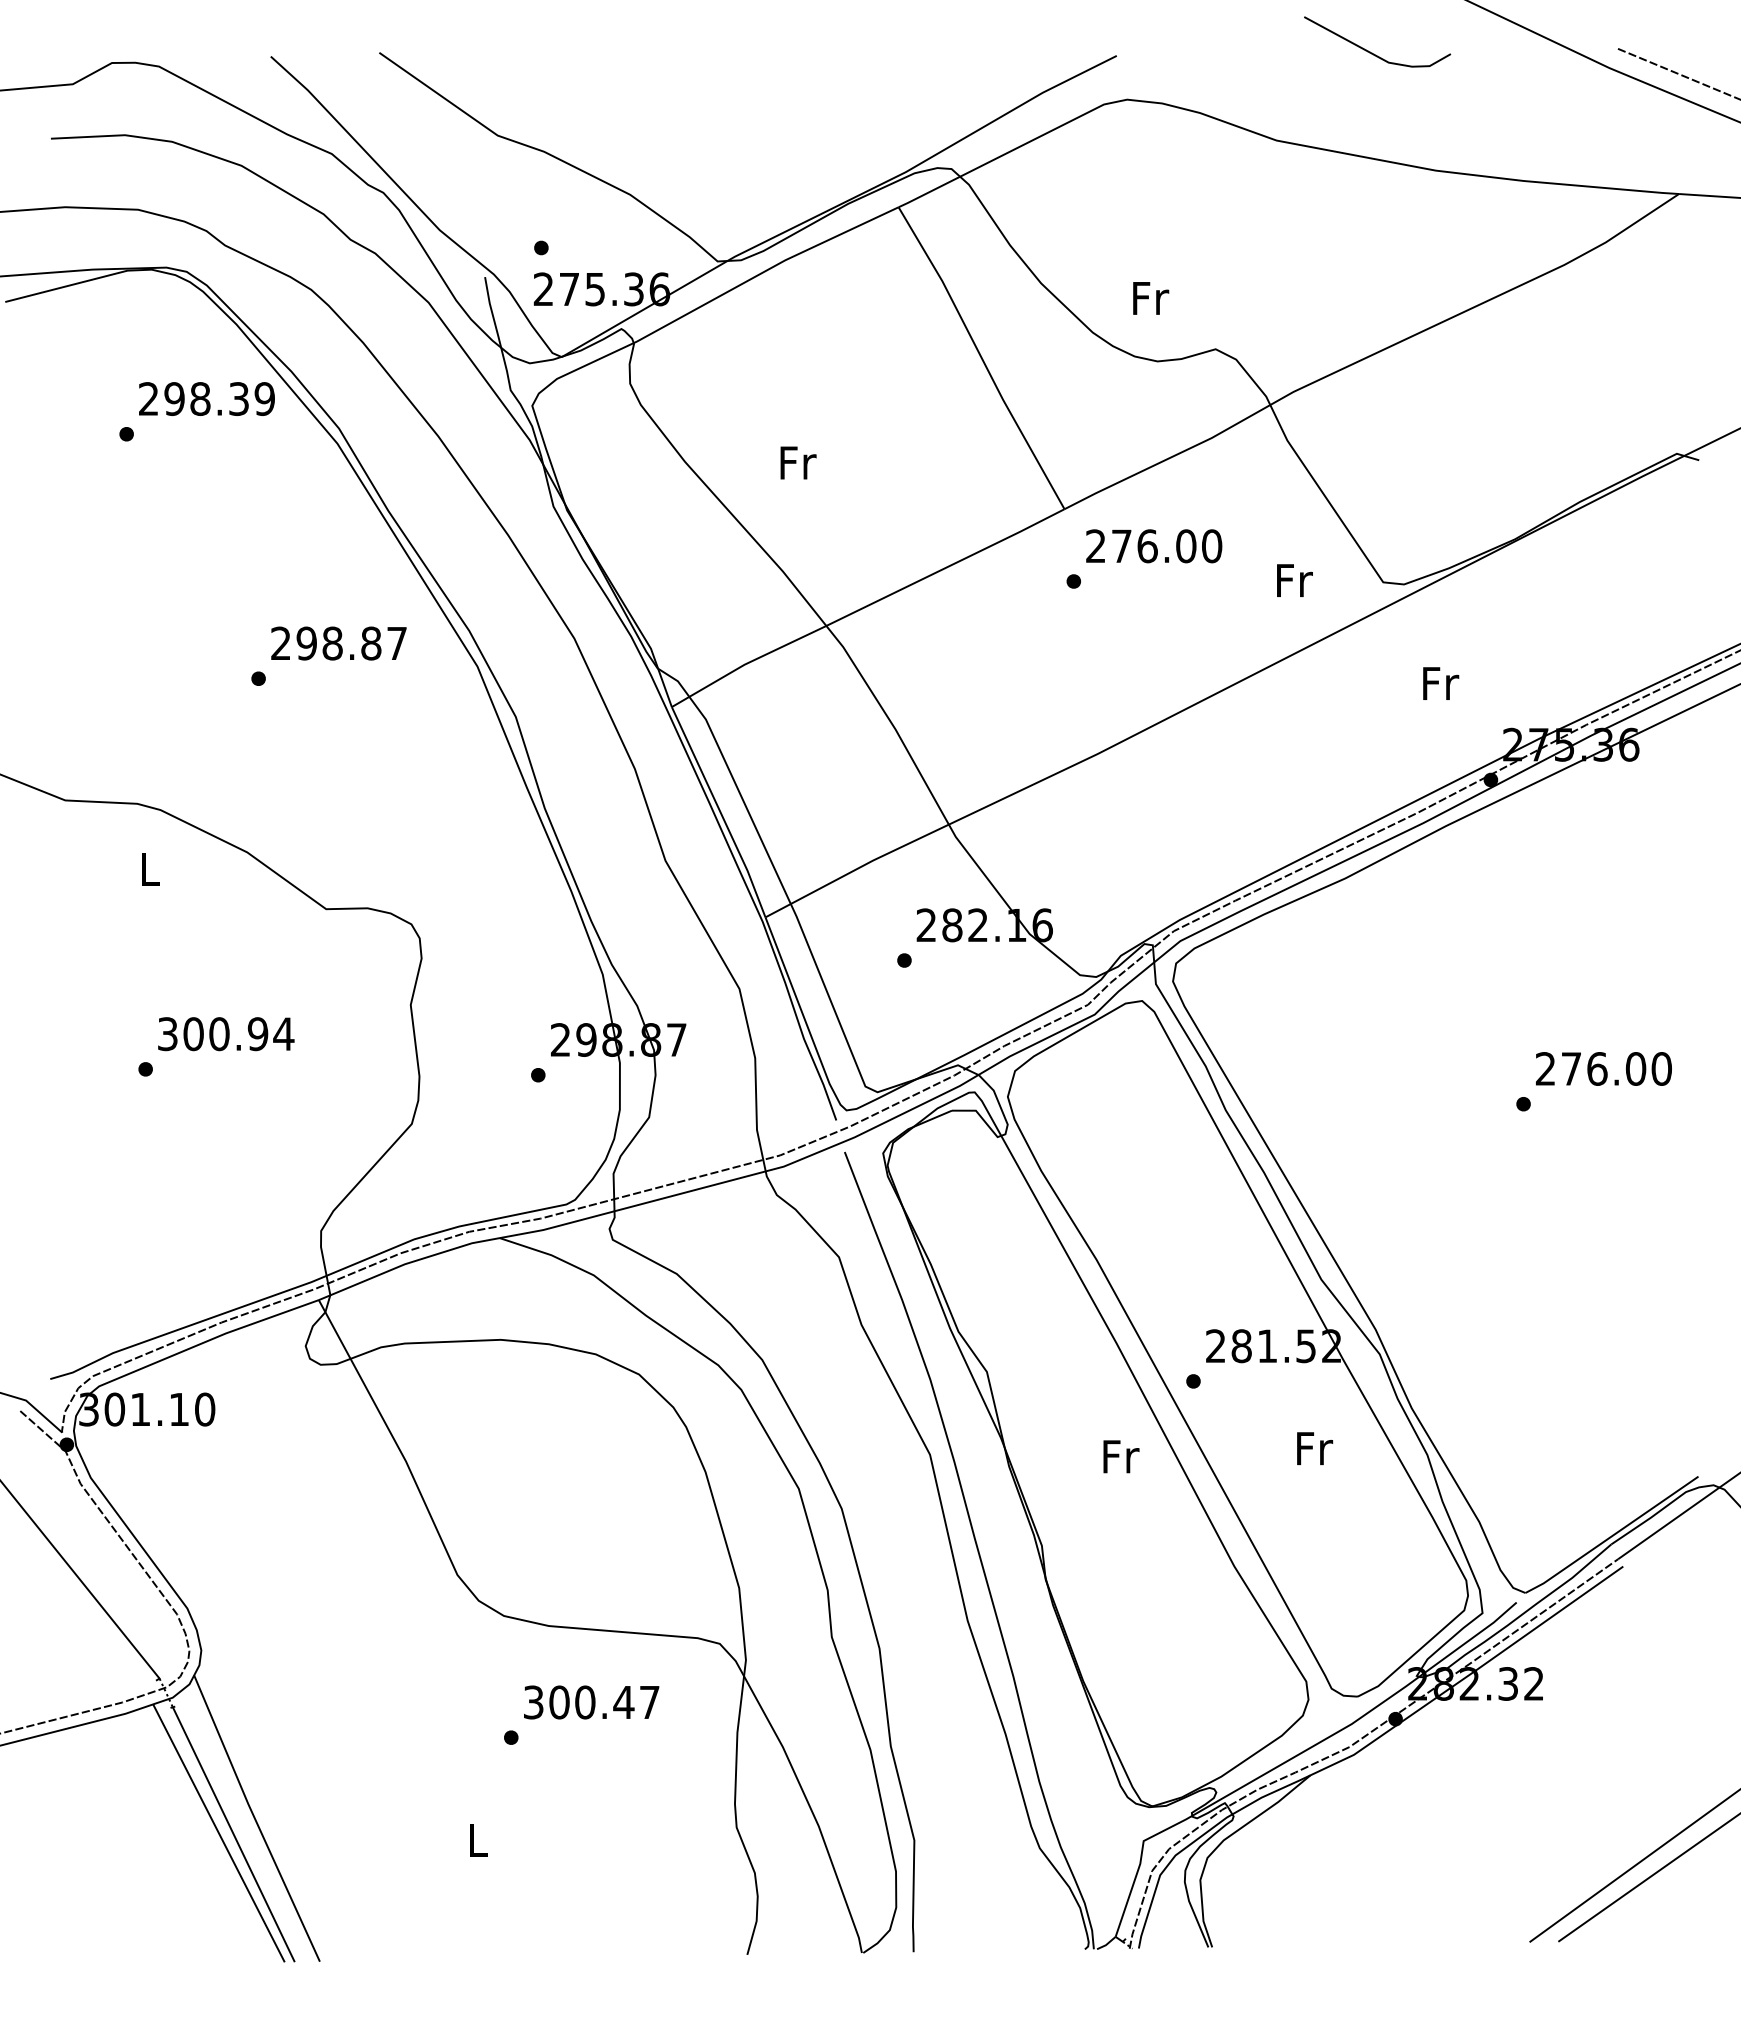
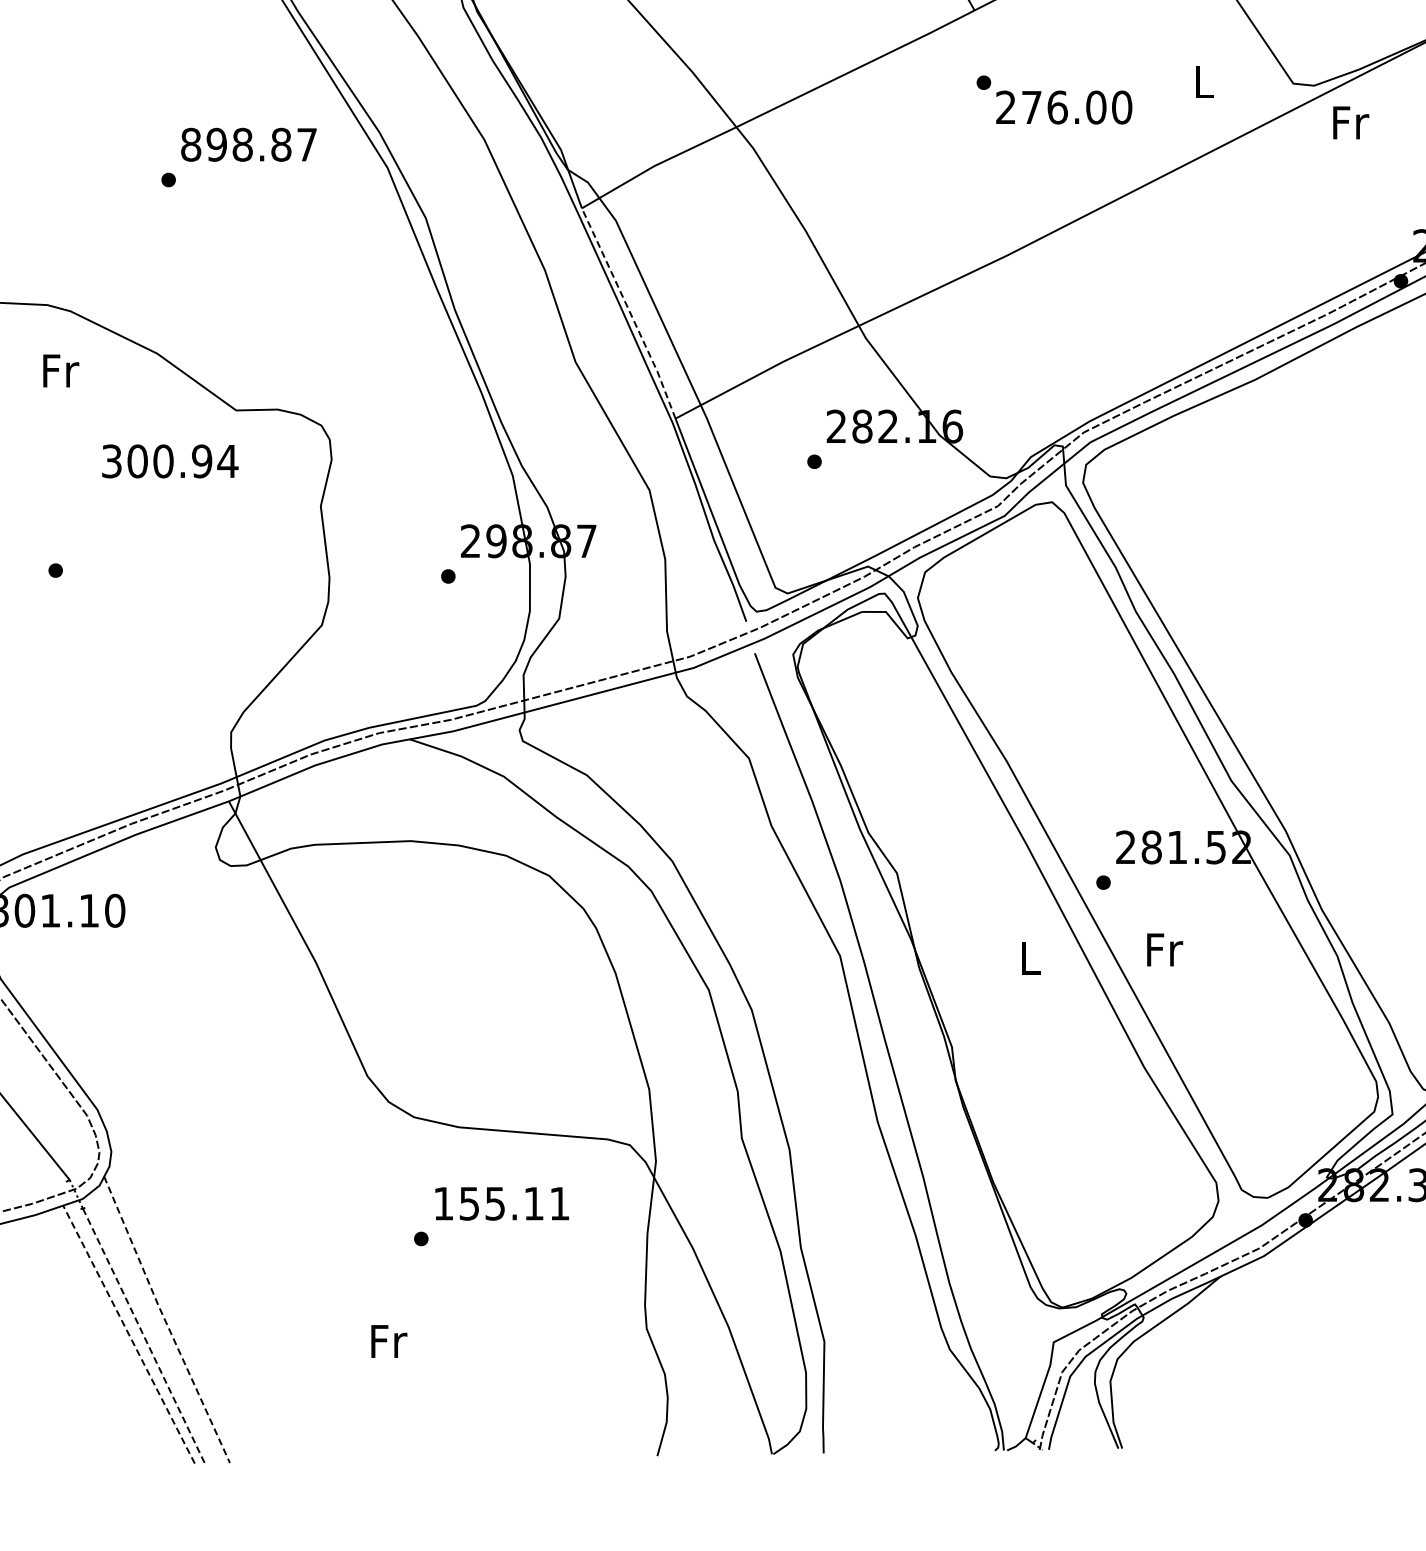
text: (1154, 546) -> (1064, 107), moved
text: (1294, 580) -> (1204, 81), Fr -> L
text: (281, 643) -> (191, 144), 298.87 -> 898.87
text: (1441, 683) -> (1351, 122), moved
line: (720, 812) -> (630, 313), solid -> dashed
text: (151, 869) -> (61, 370), L -> Fr
text: (226, 1034) -> (170, 461), moved
text: (1315, 1448) -> (1165, 949), moved
text: (1121, 1456) -> (1031, 957), Fr -> L
text: (591, 1702) -> (501, 1203), 300.47 -> 155.11
line: (255, 1819) -> (165, 1320), solid -> dashed
line: (218, 1833) -> (128, 1334), solid -> dashed
line: (234, 1835) -> (144, 1336), solid -> dashed
text: (479, 1839) -> (389, 1340), L -> Fr

